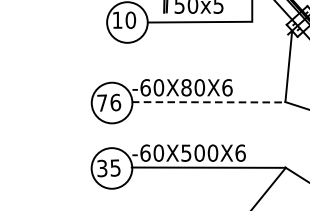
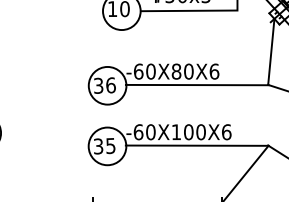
text: (102, 102) -> (98, 85), 76 -> 36
line: (209, 102) -> (197, 85), dashed -> solid
text: (185, 153) -> (175, 132), -60X500X6 -> -60X100X6

